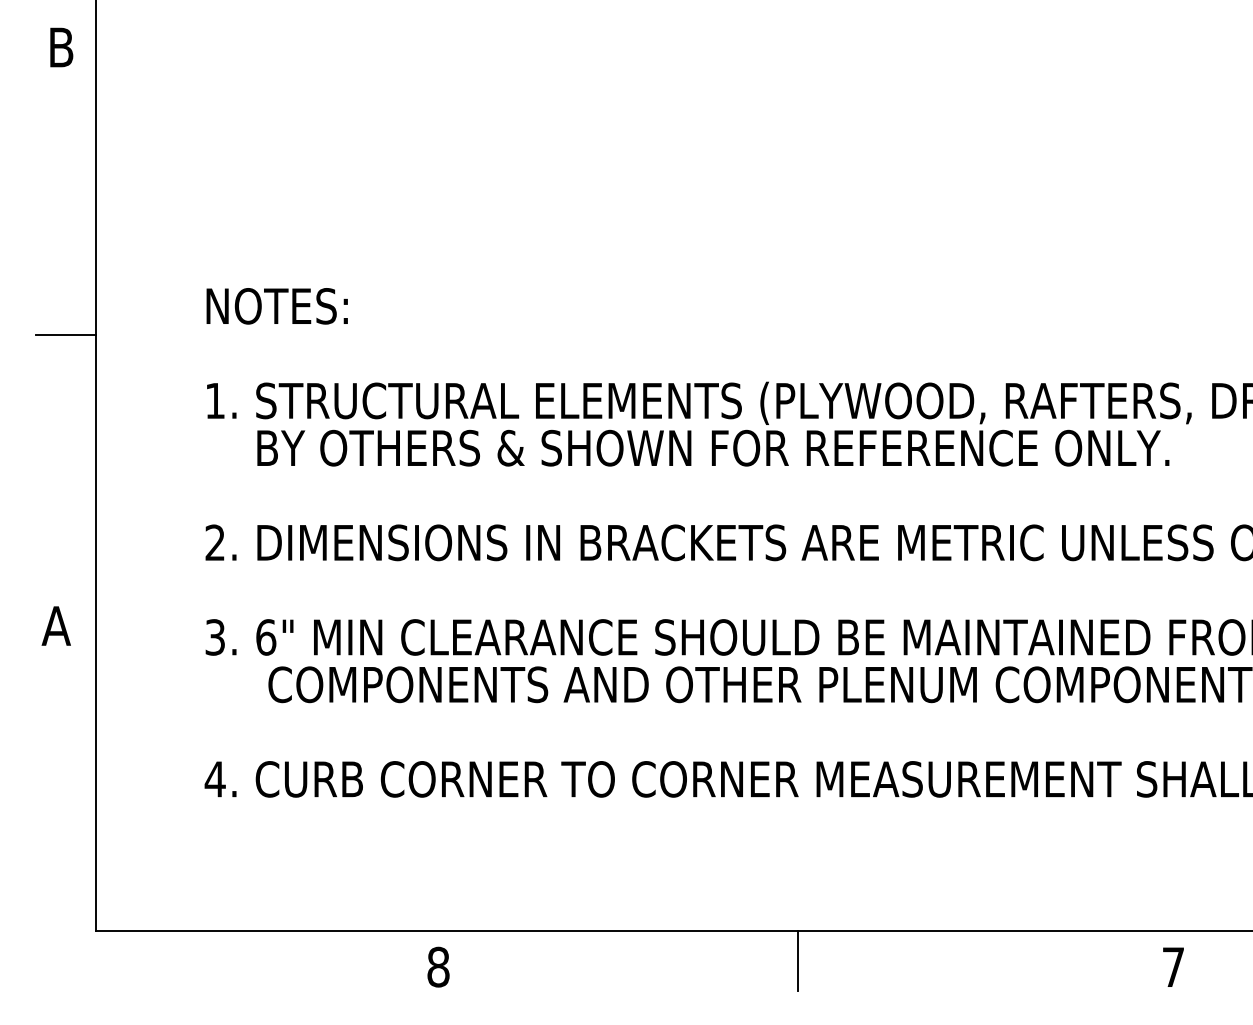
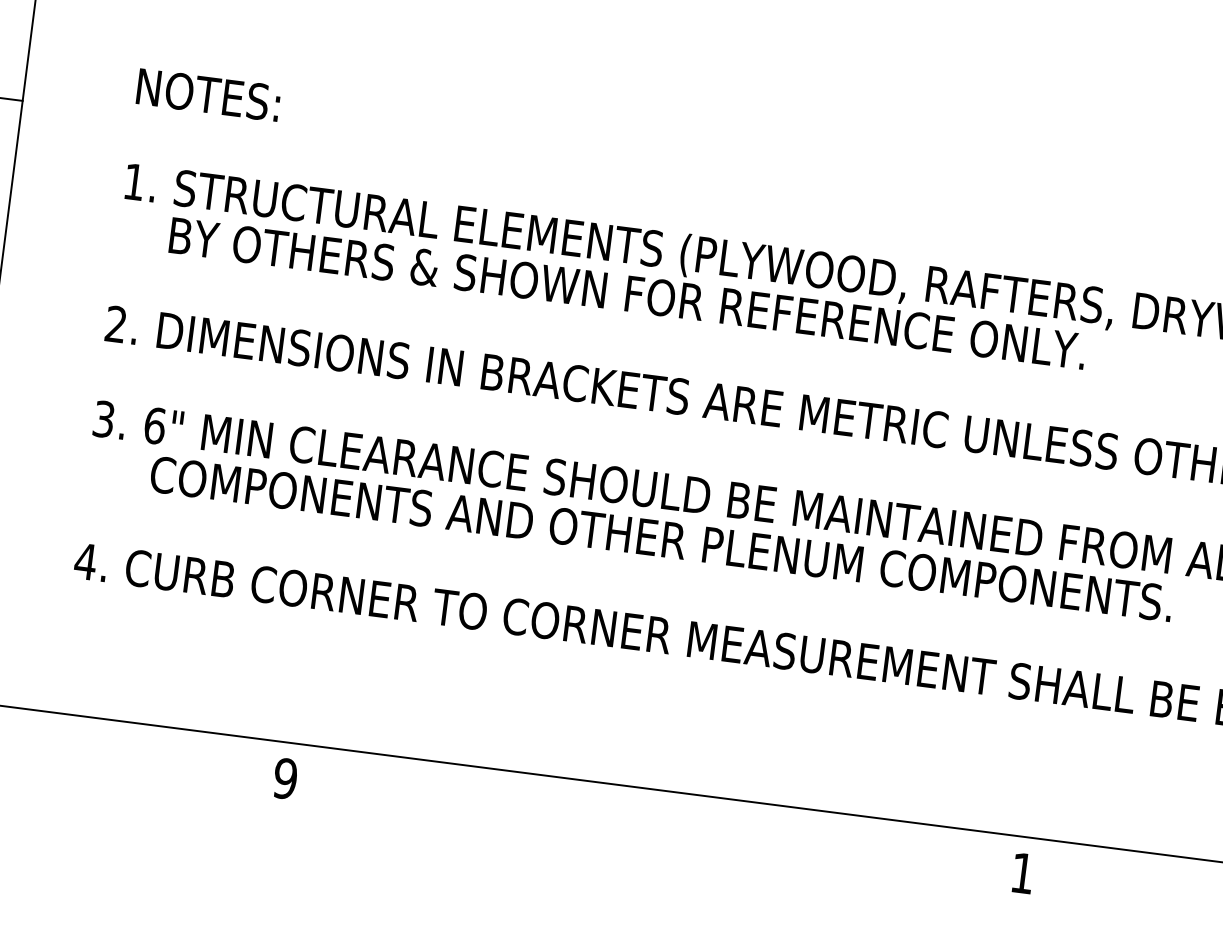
line: (798, 960) -> (647, 818), removed
text: (438, 966) -> (285, 778), 8 -> 9
text: (1173, 966) -> (1022, 872), 7 -> 1

